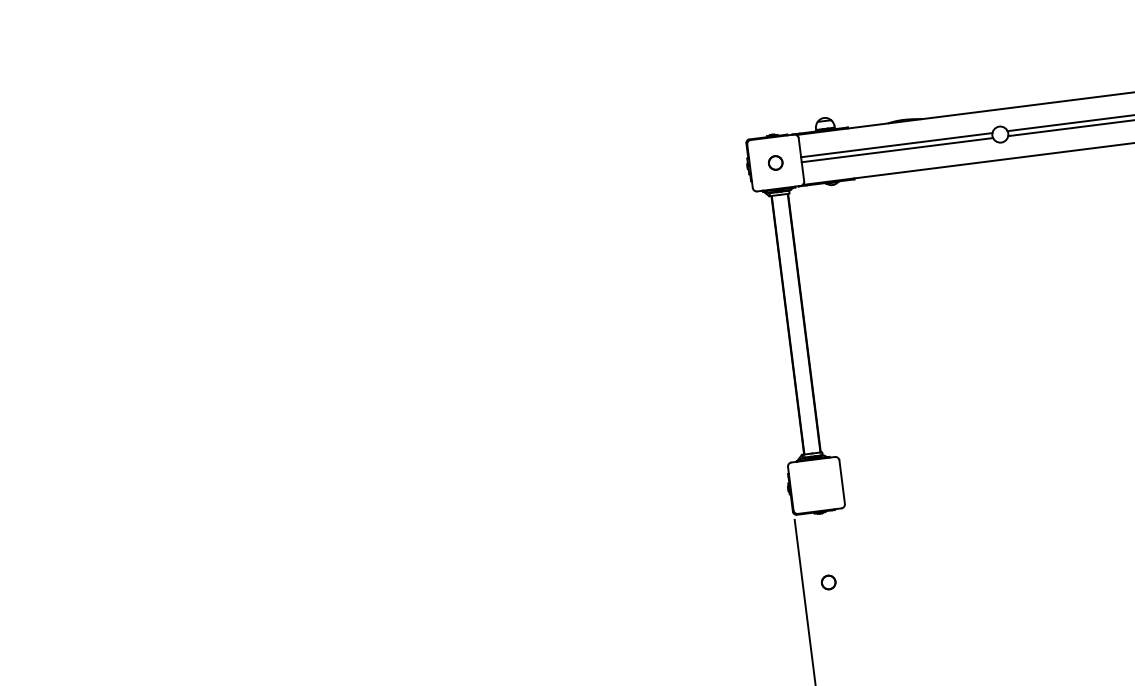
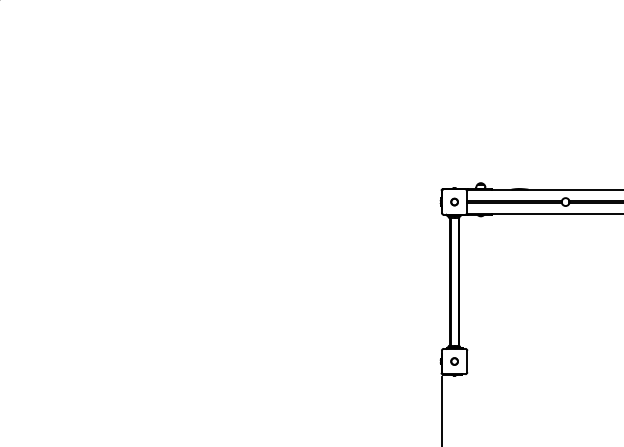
part: (828, 582) -> (454, 361), moved

